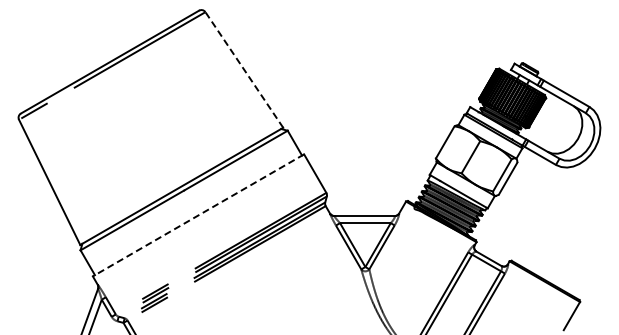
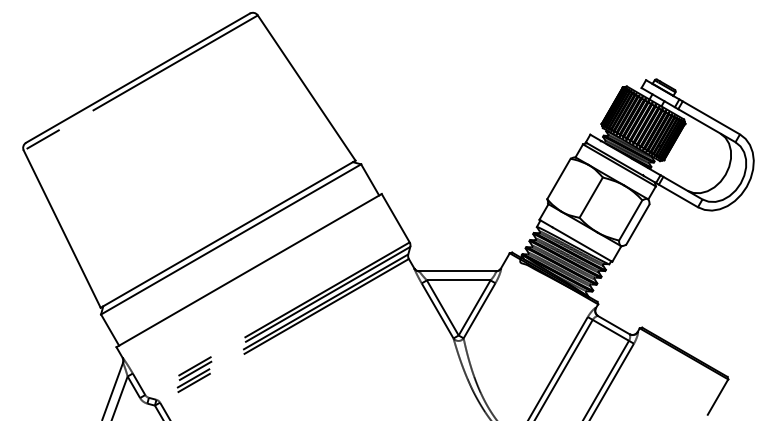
line: (244, 69) -> (306, 87), dashed -> solid
line: (198, 215) -> (249, 270), dashed -> solid

